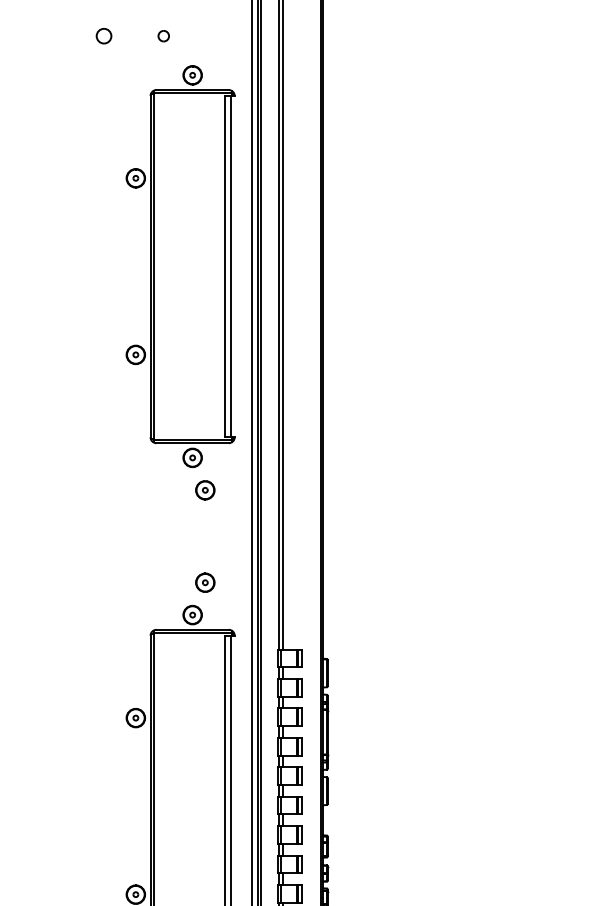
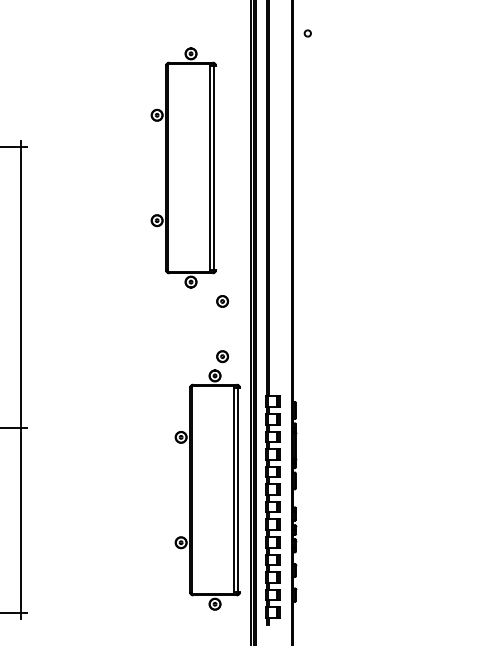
part: (102, 36) -> (161, 30), removed
part: (163, 36) -> (307, 33), moved
part: (179, 265) -> (183, 167), moved

